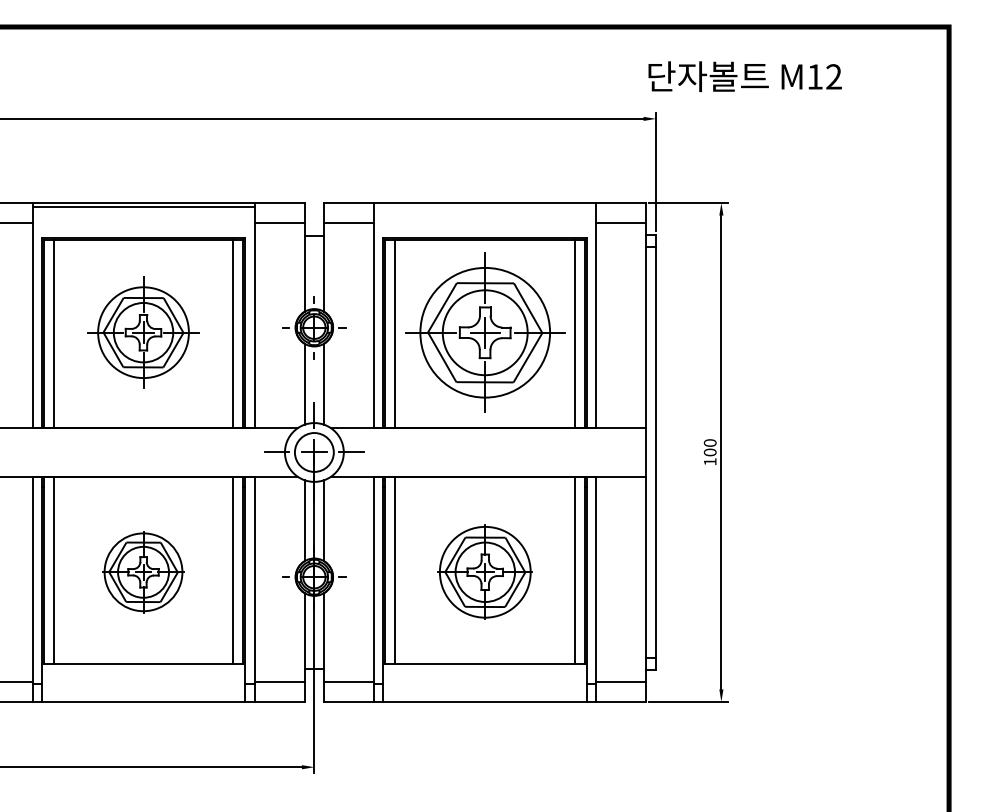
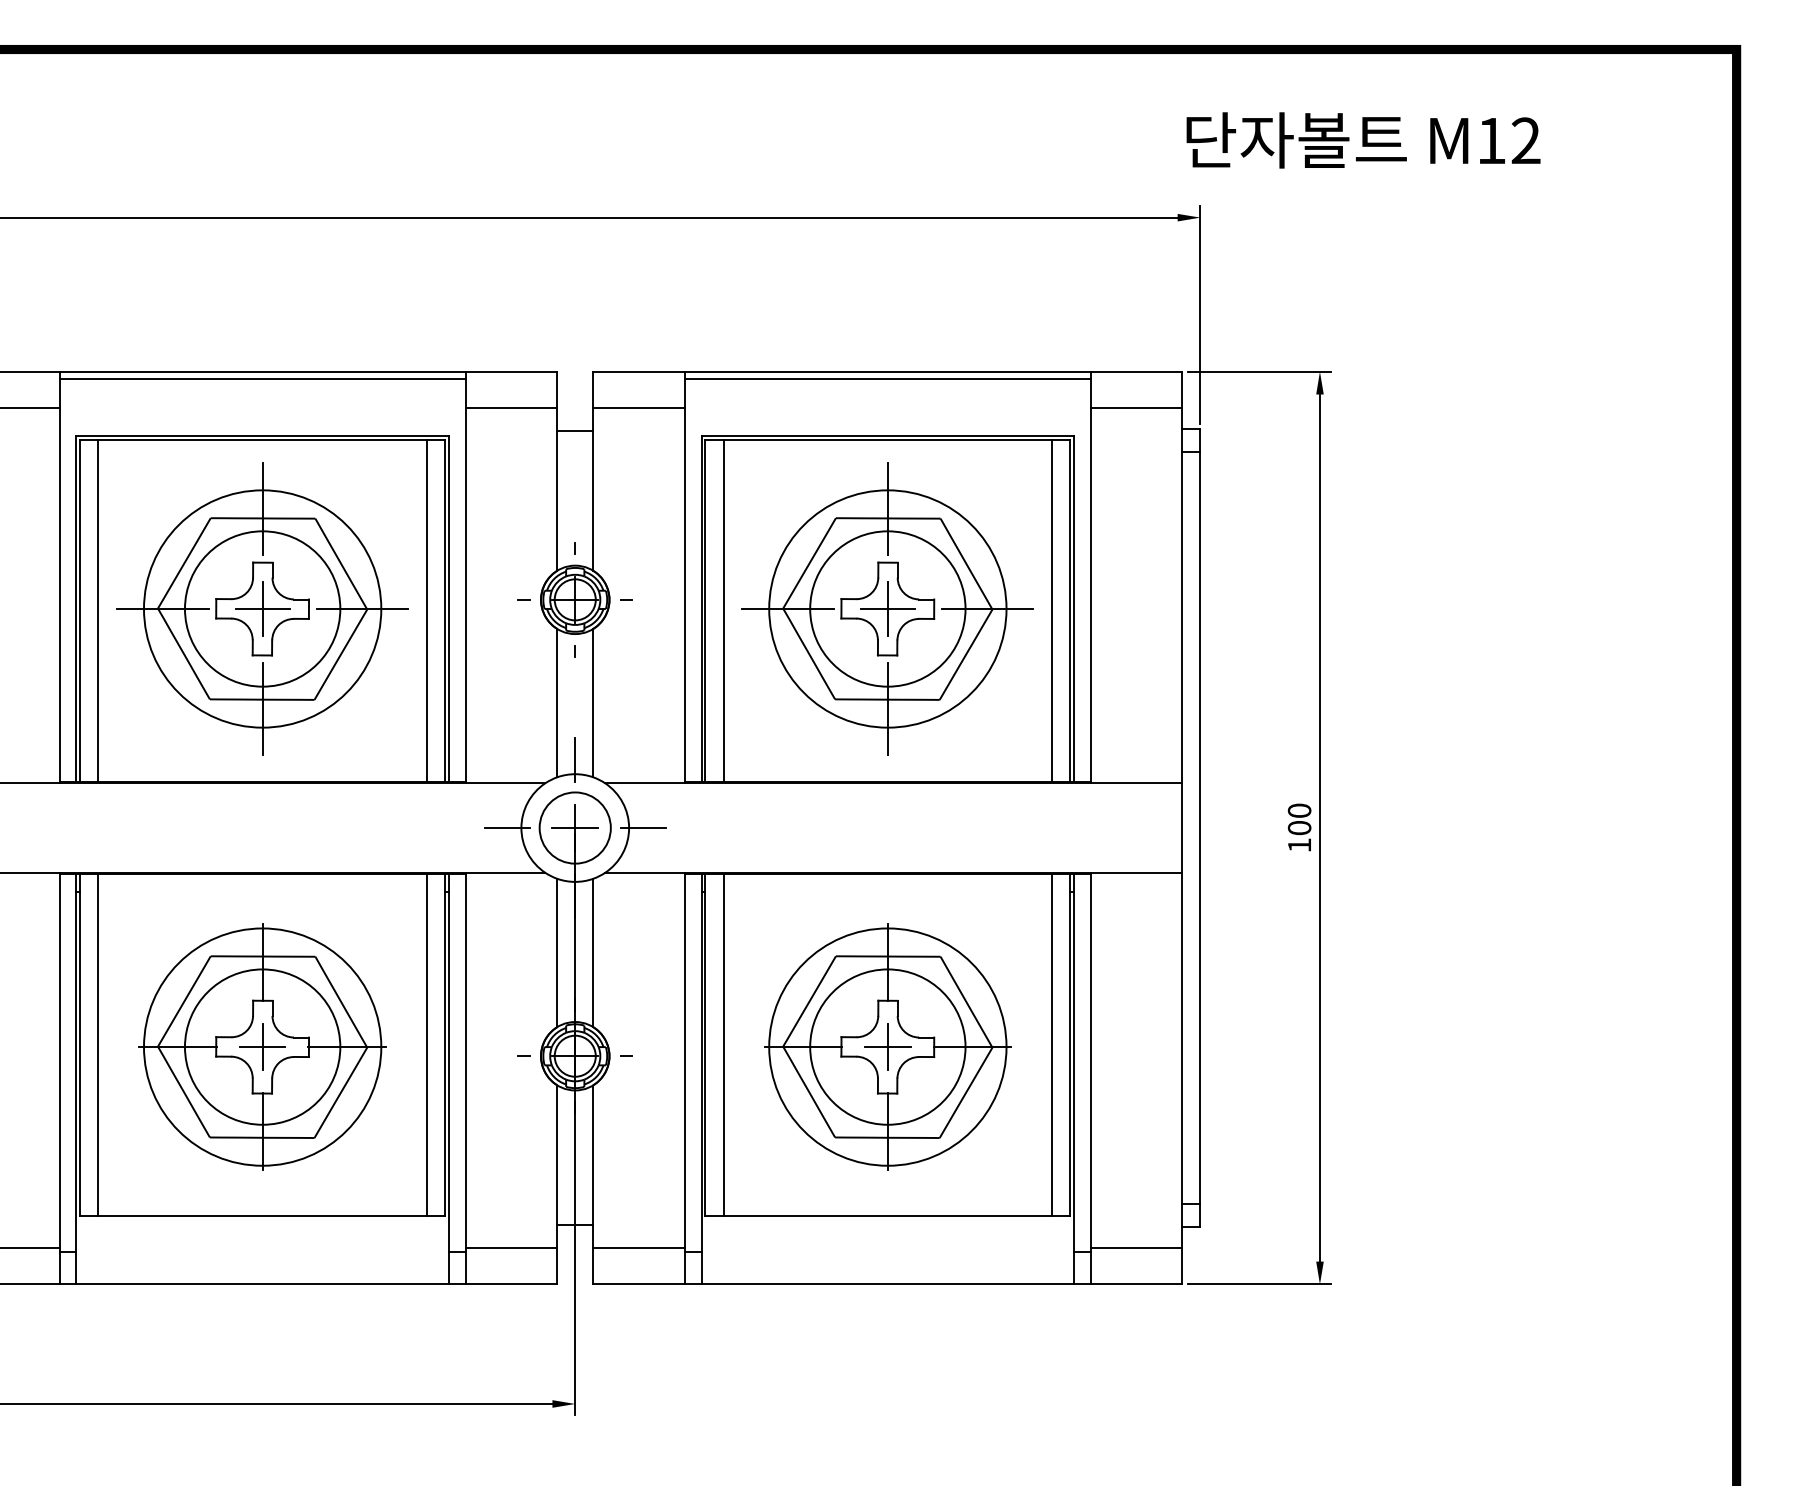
line: (485, 207) -> (888, 379), added
part: (143, 332) -> (262, 608), size x1.43
part: (143, 572) -> (262, 1047), size x1.67
part: (485, 572) -> (888, 1047), size x1.43

